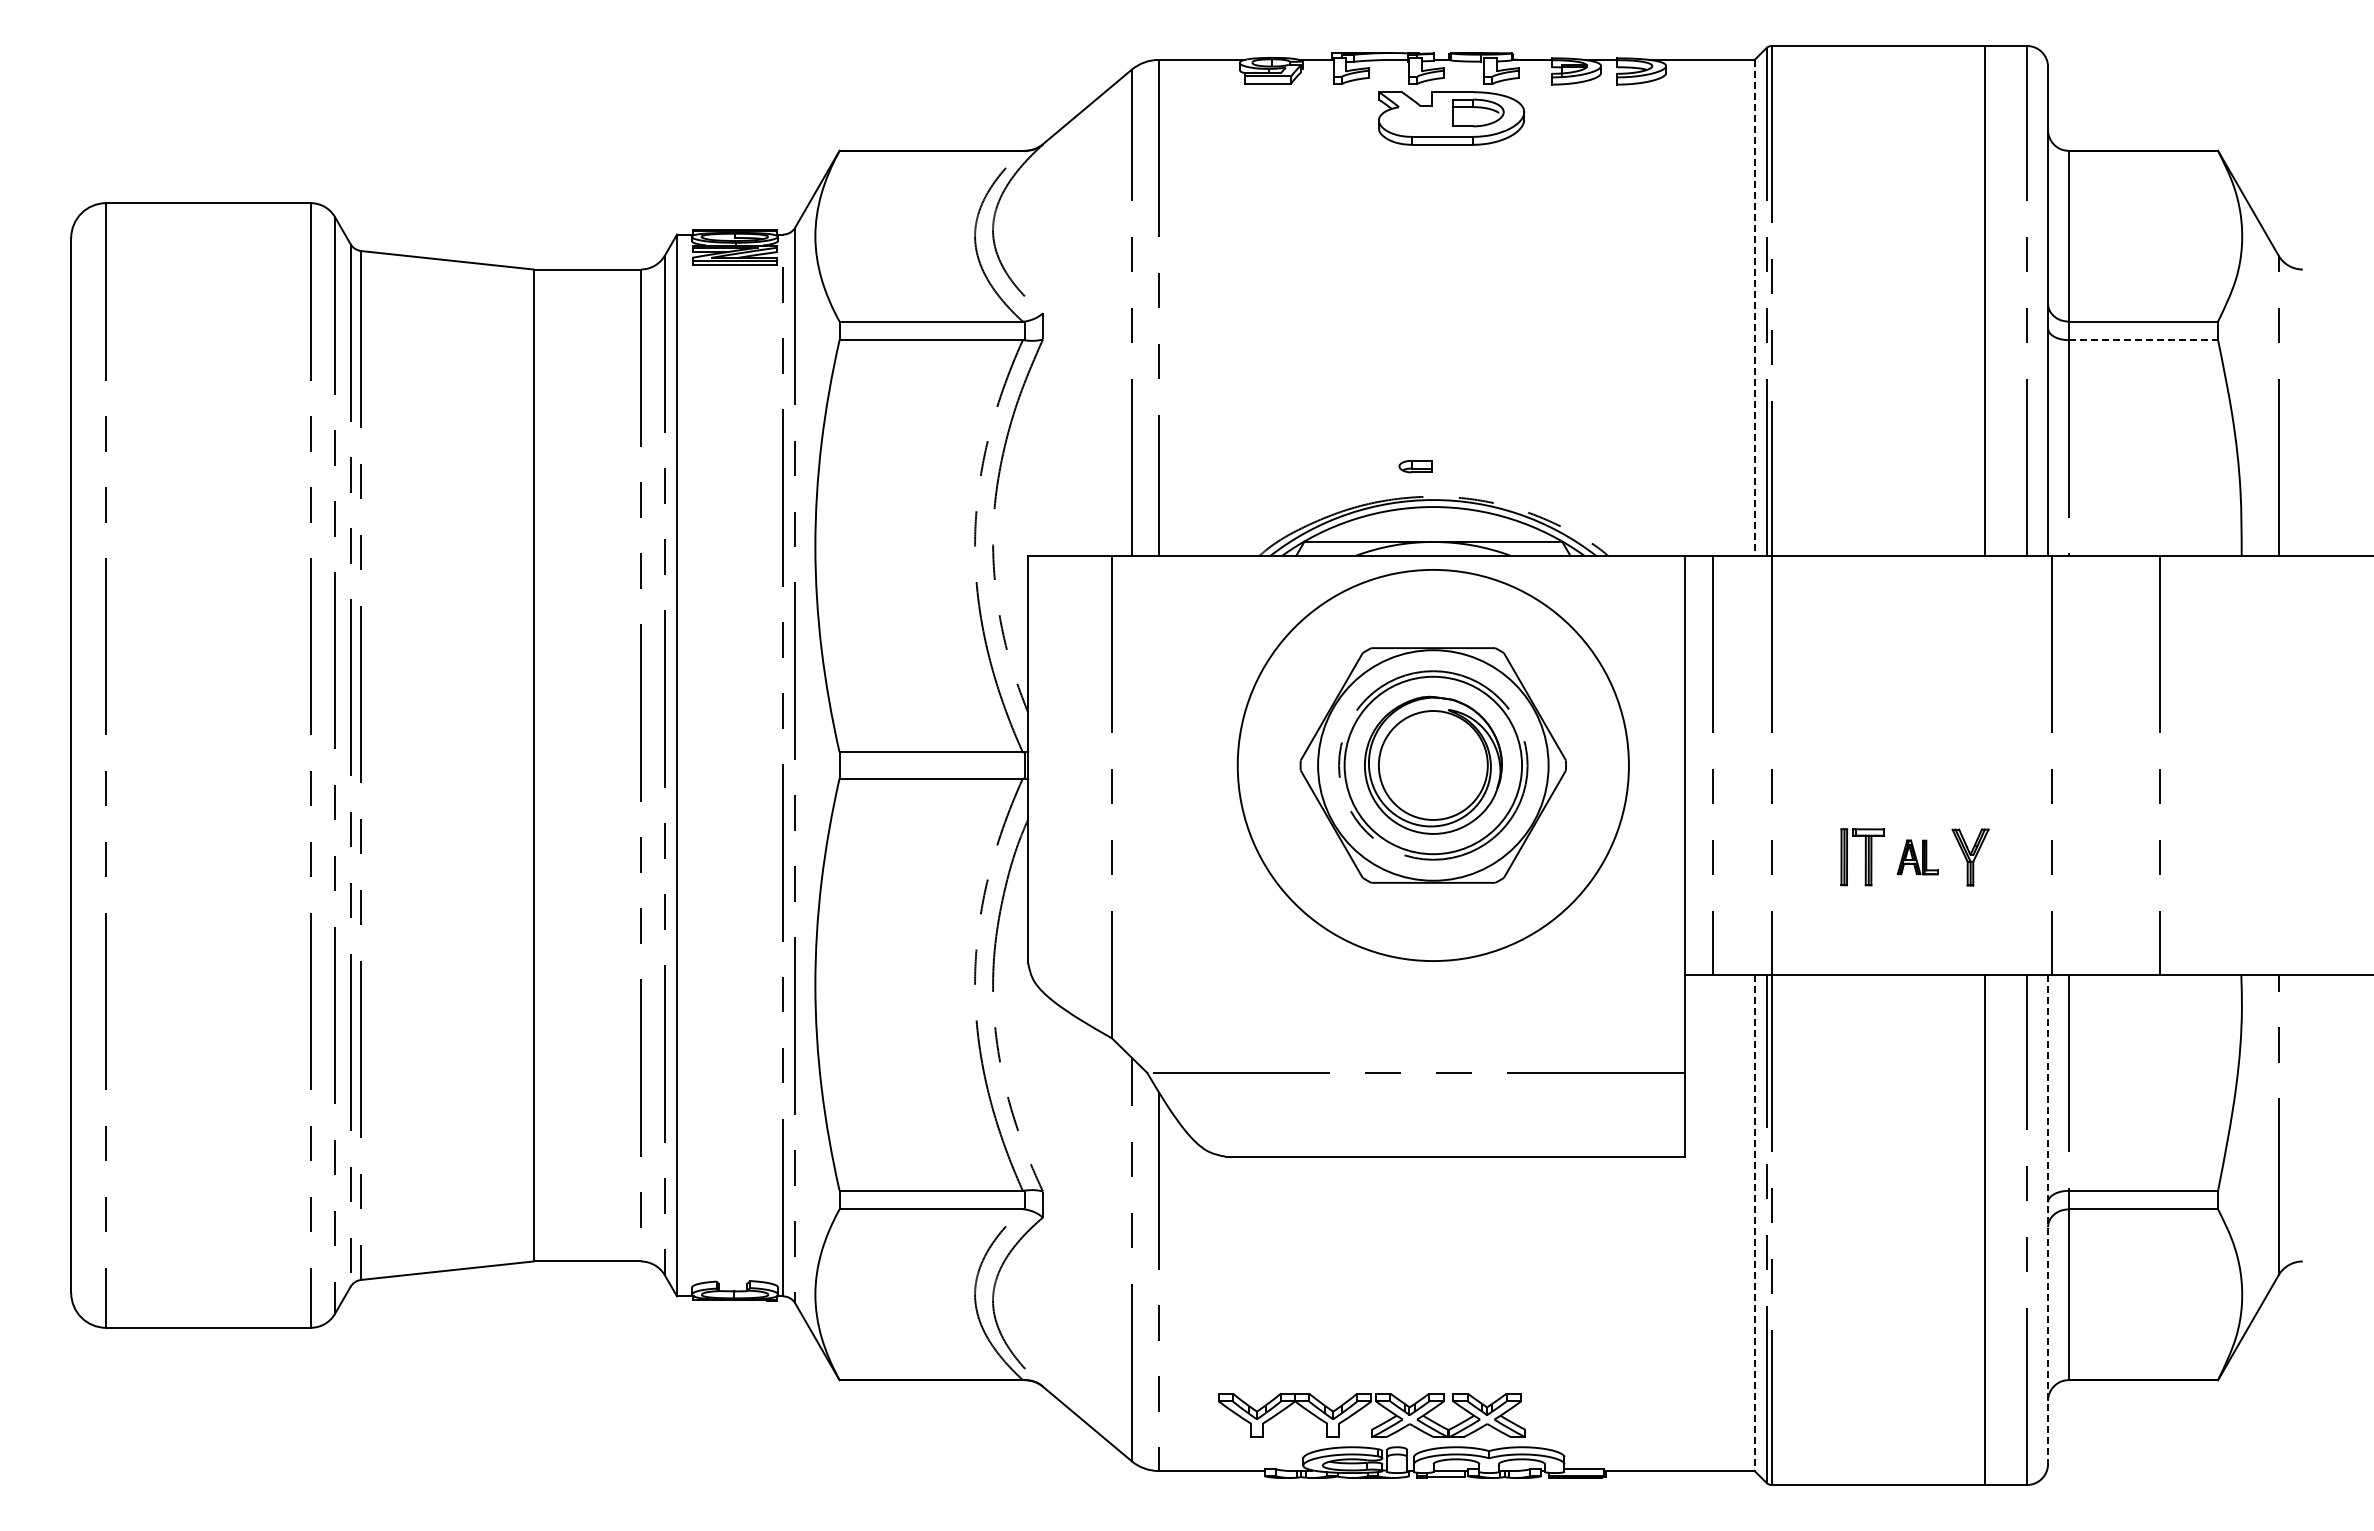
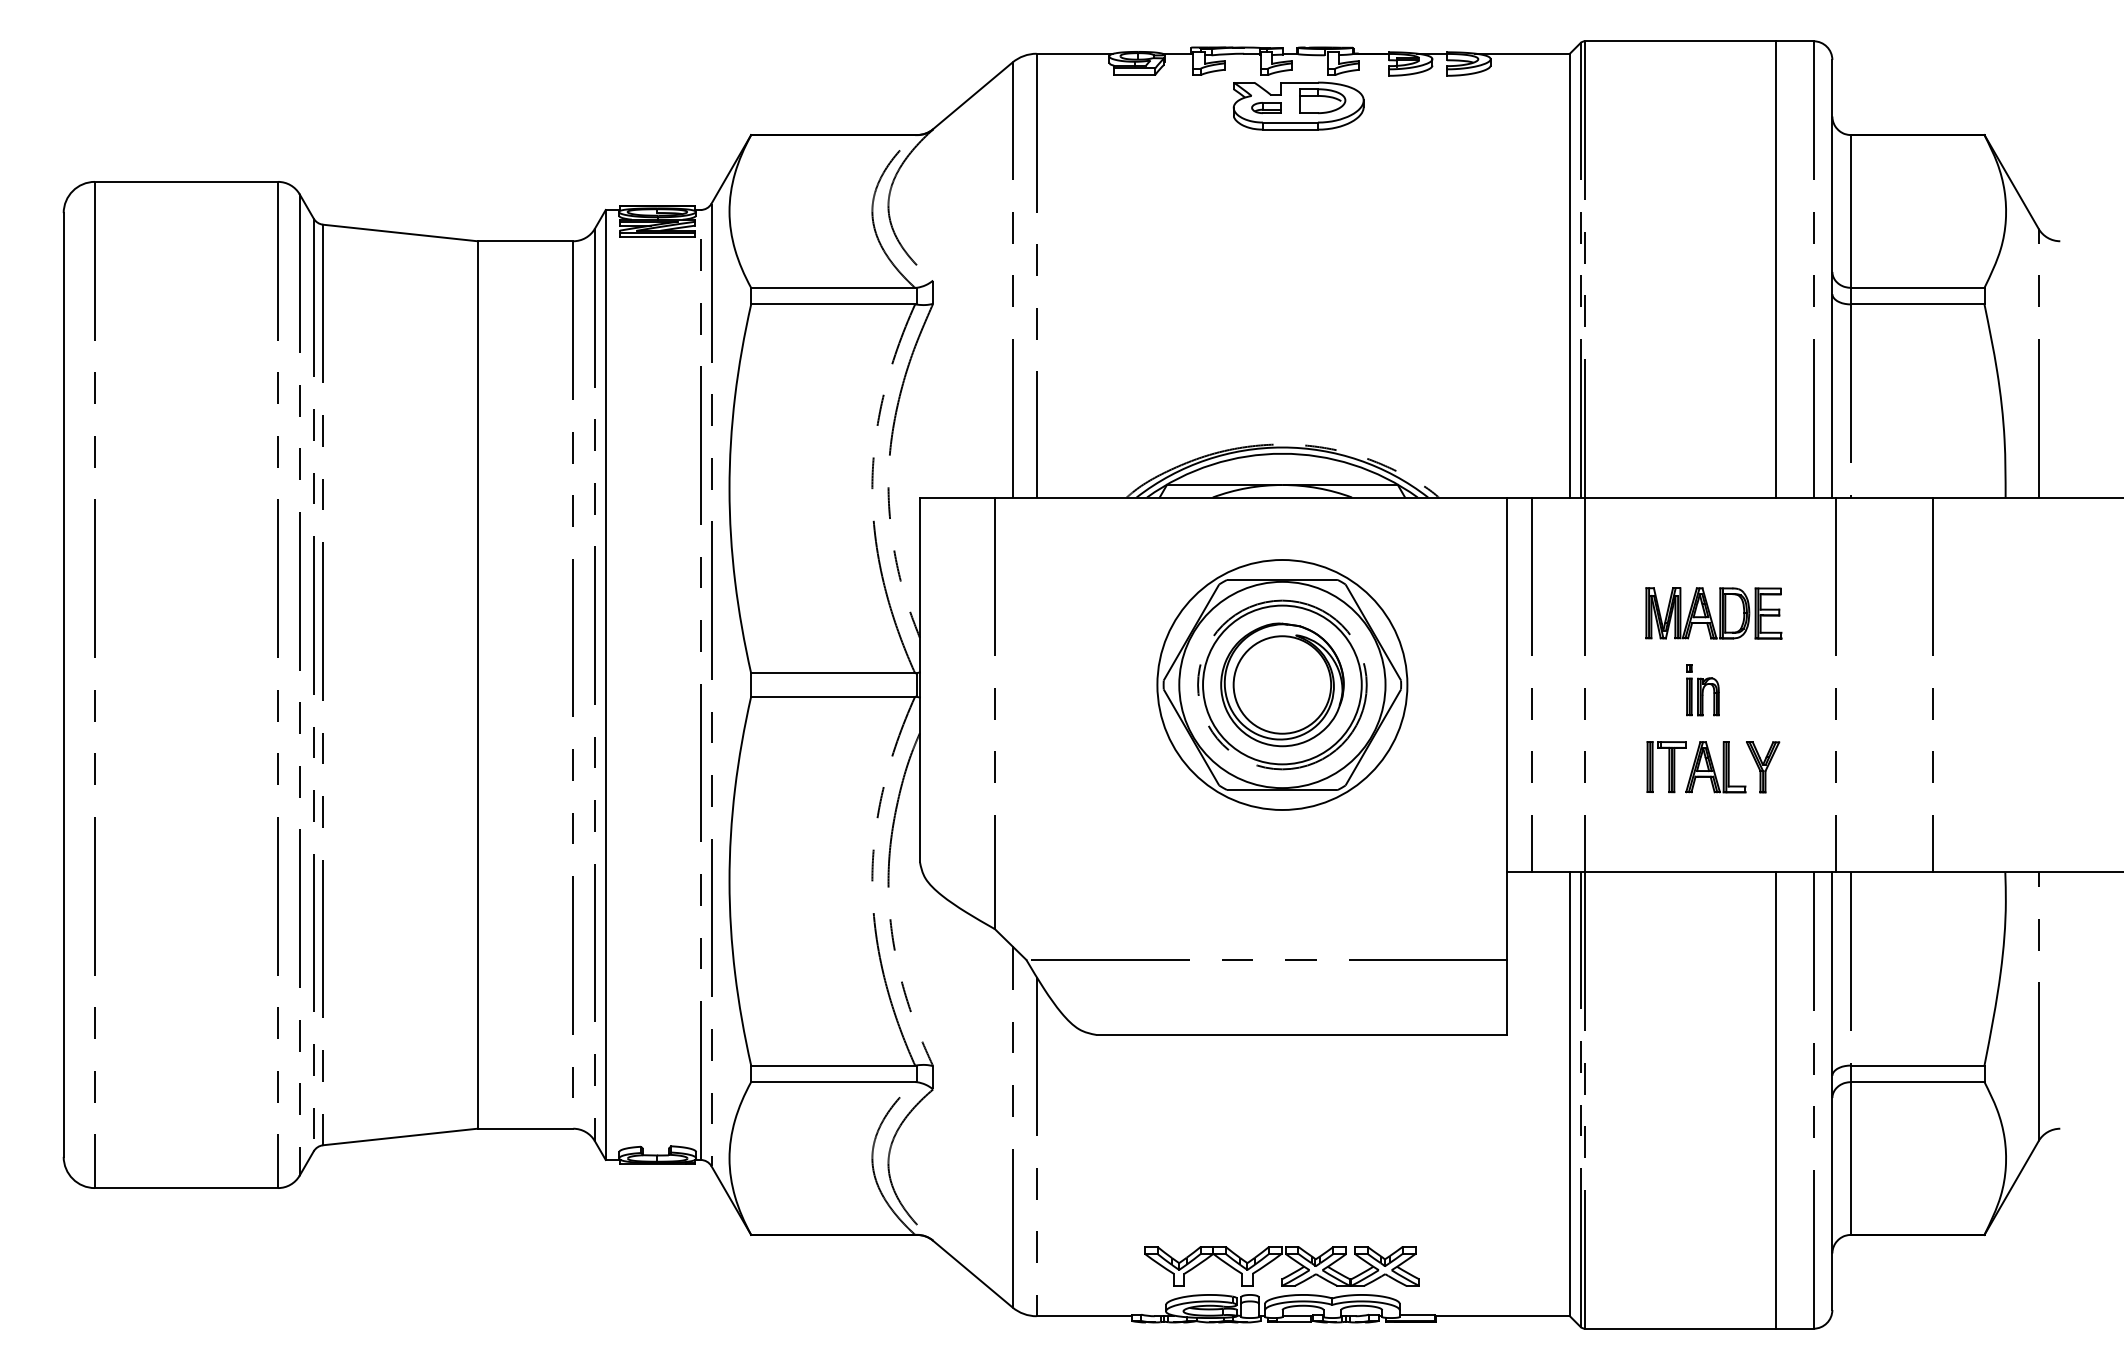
line: (1754, 307) -> (1569, 275), dashed -> solid
line: (2143, 340) -> (1917, 304), dashed -> solid
part: (1415, 466) -> (1266, 107), moved
part: (1915, 685) -> (1713, 613), added
circle: (1433, 765) -> (1282, 685), size x0.71
part: (1903, 771) -> (1703, 690), added
part: (1917, 857) -> (1715, 767), size x1.67
line: (2048, 1220) -> (1832, 1092), dashed -> solid
line: (1754, 1223) -> (1569, 1094), dashed -> solid
part: (1366, 1406) -> (1277, 1258), moved

